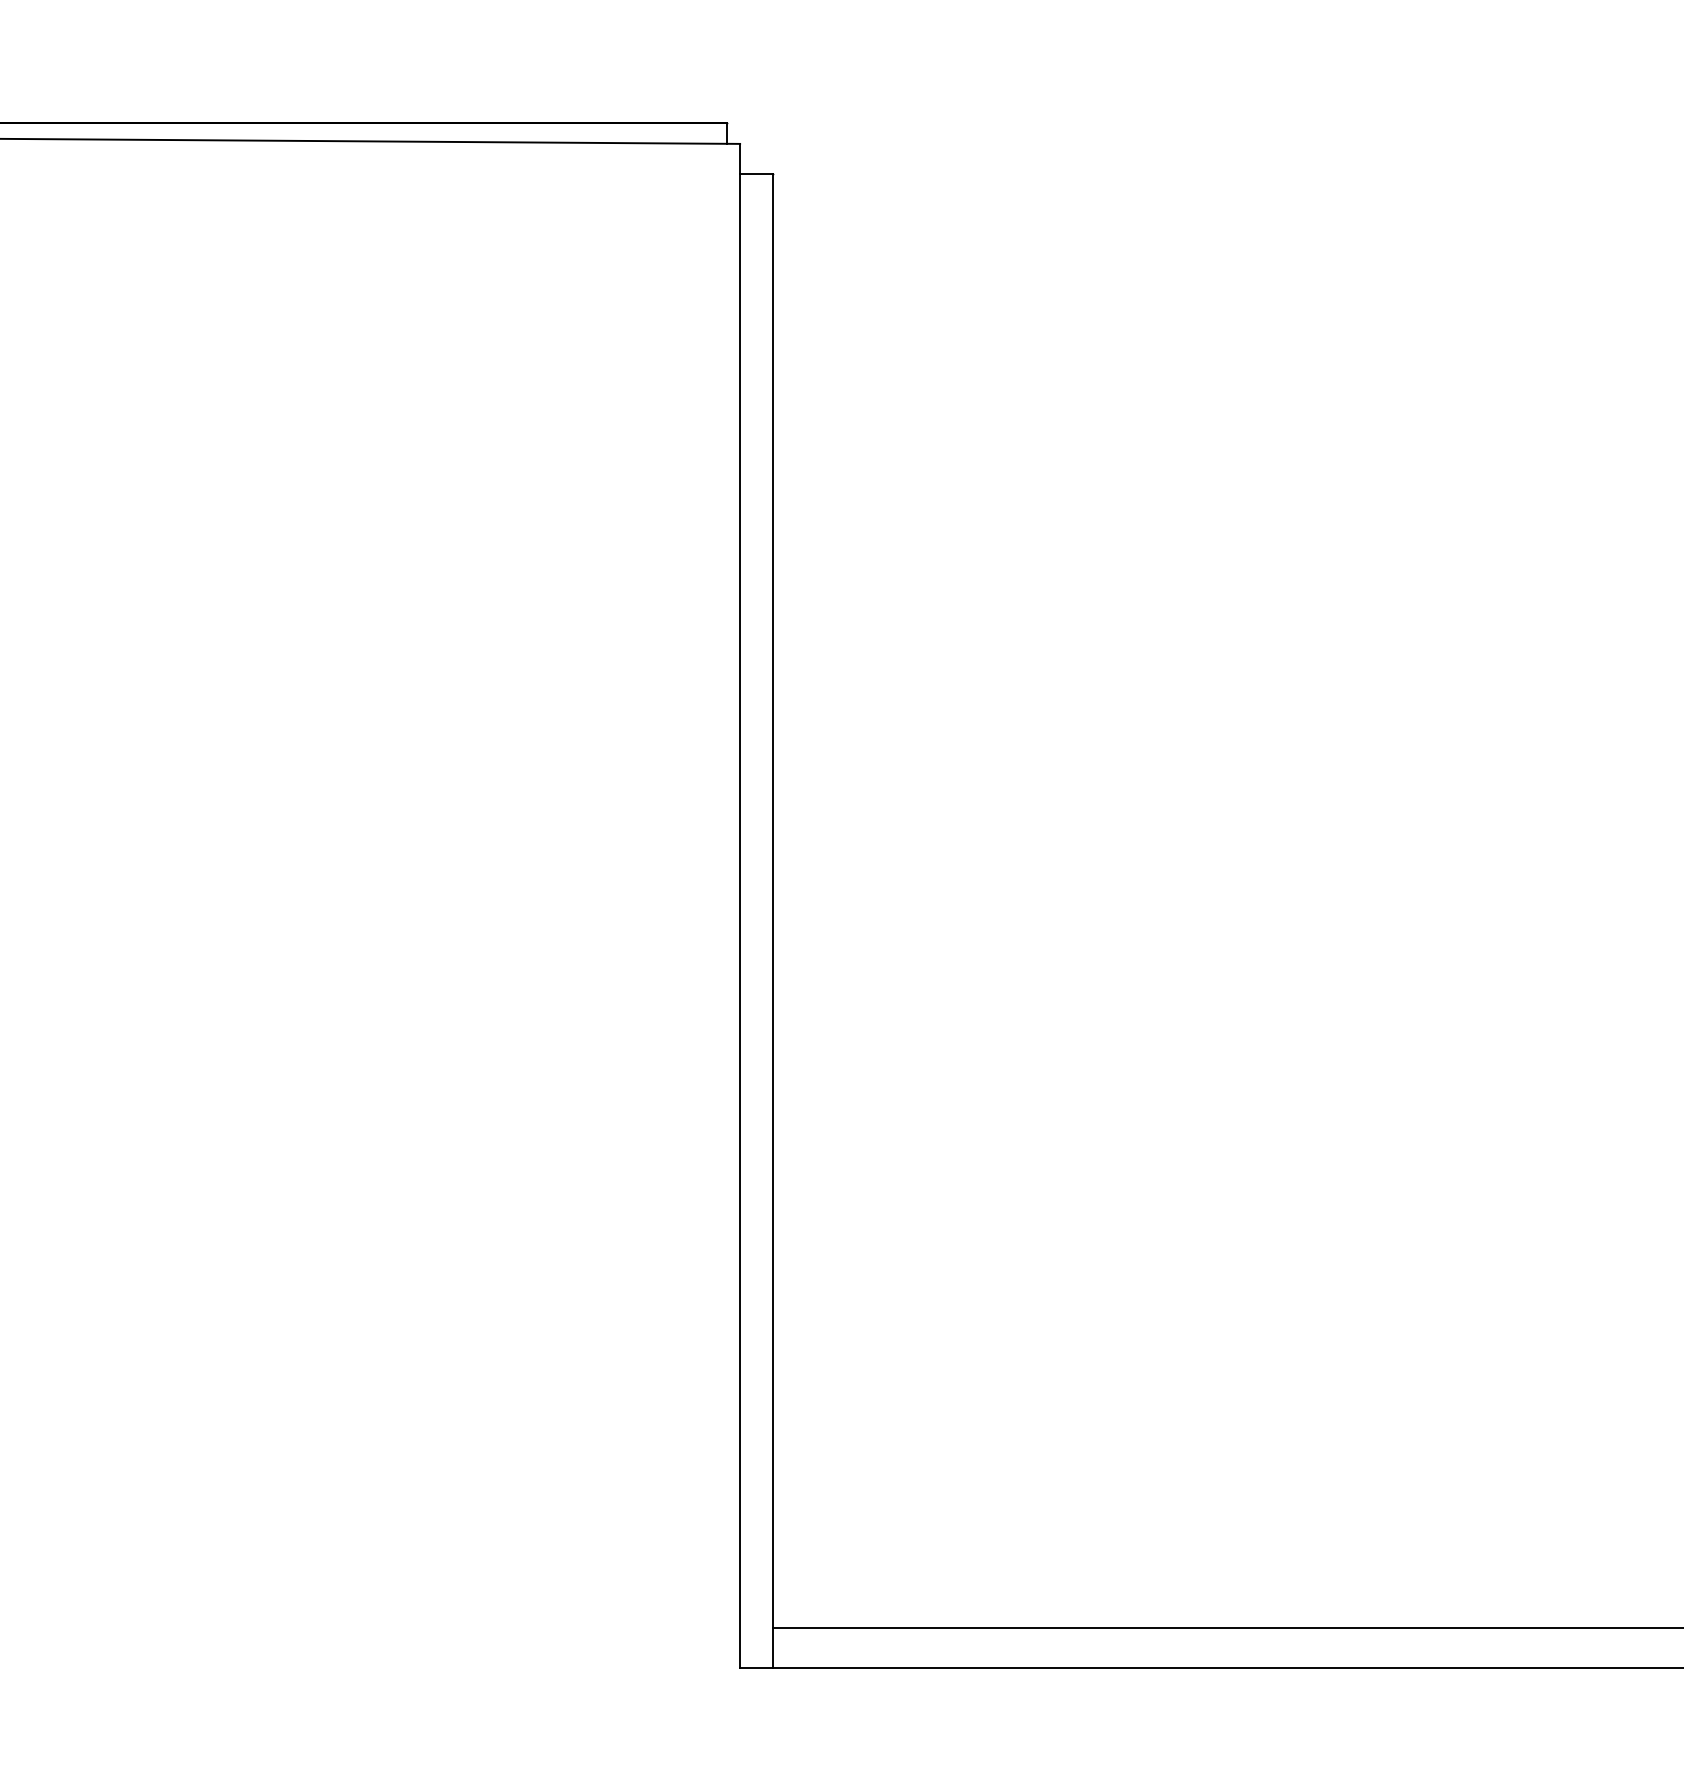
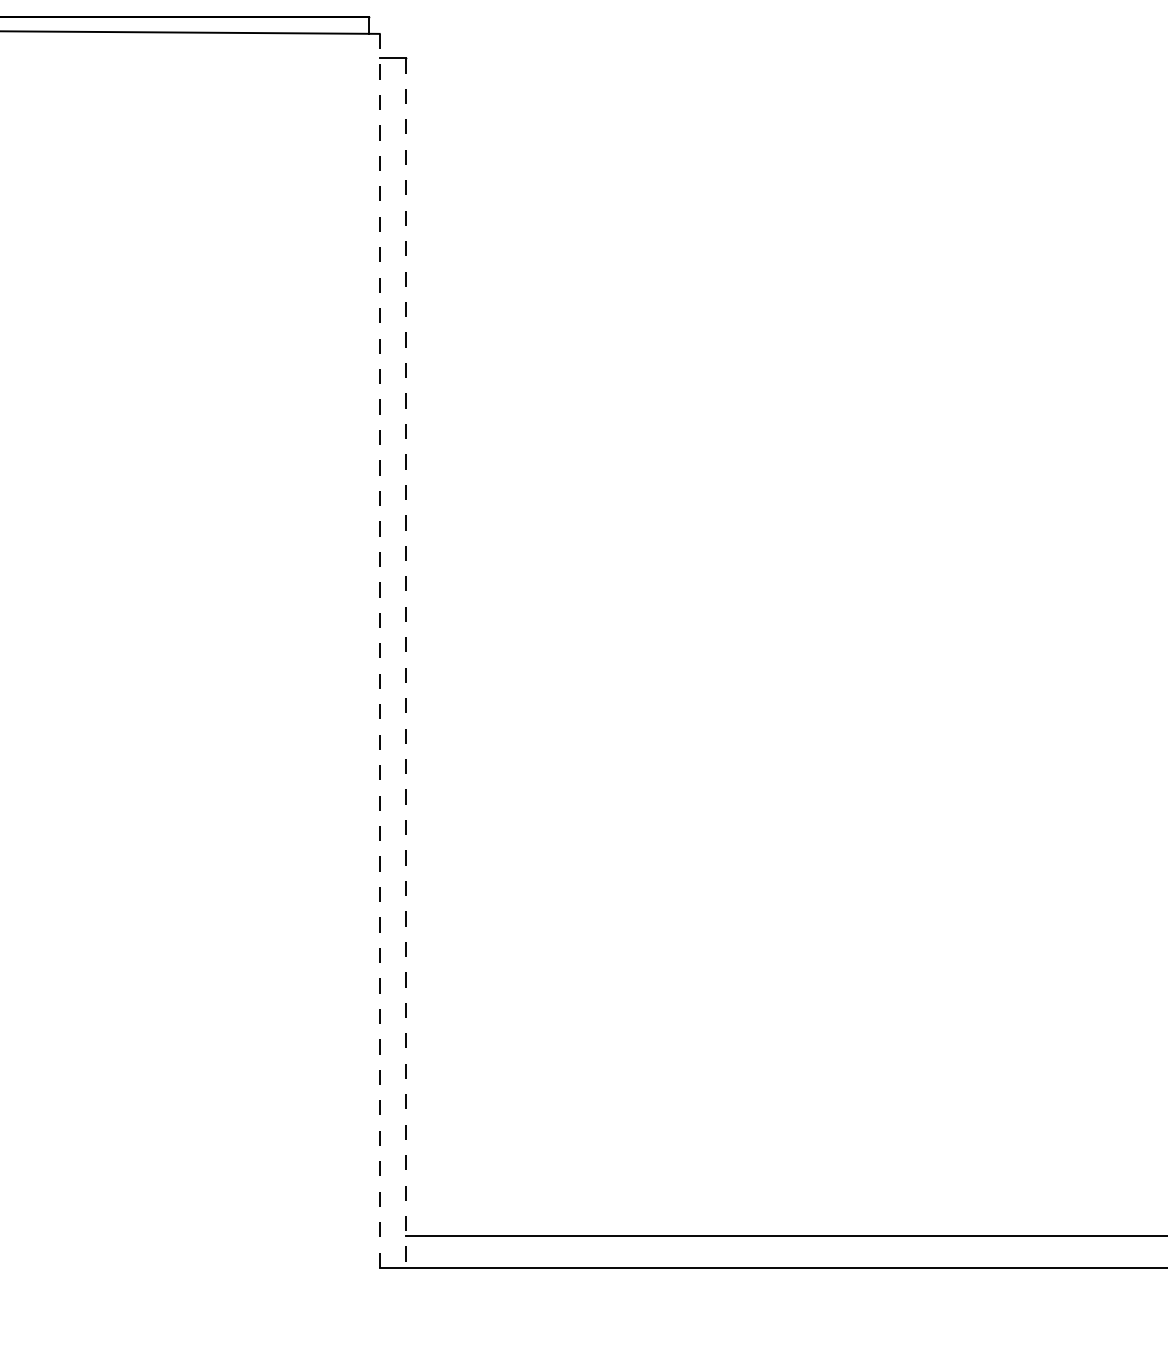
line: (740, 905) -> (380, 650), solid -> dashed
line: (773, 920) -> (406, 662), solid -> dashed

